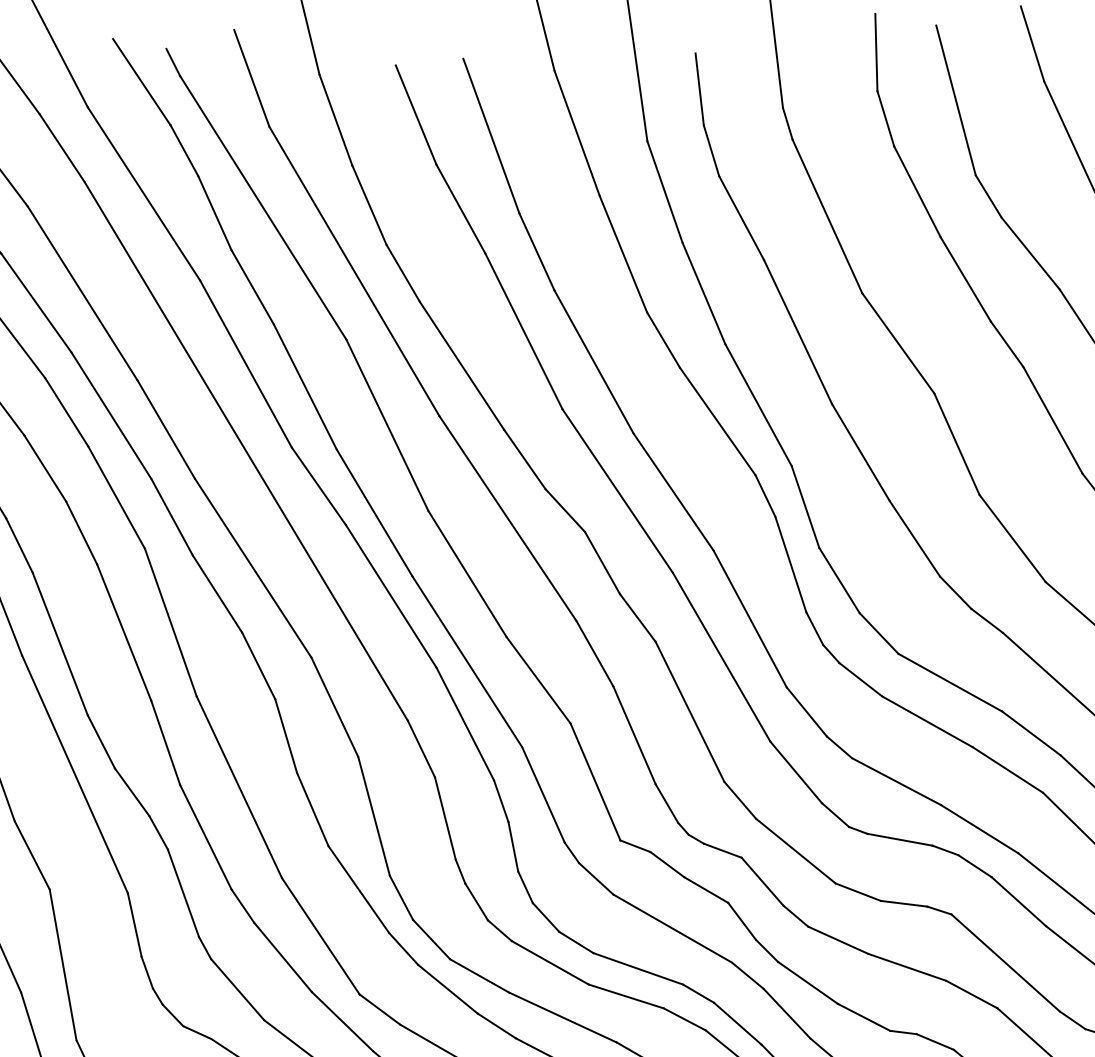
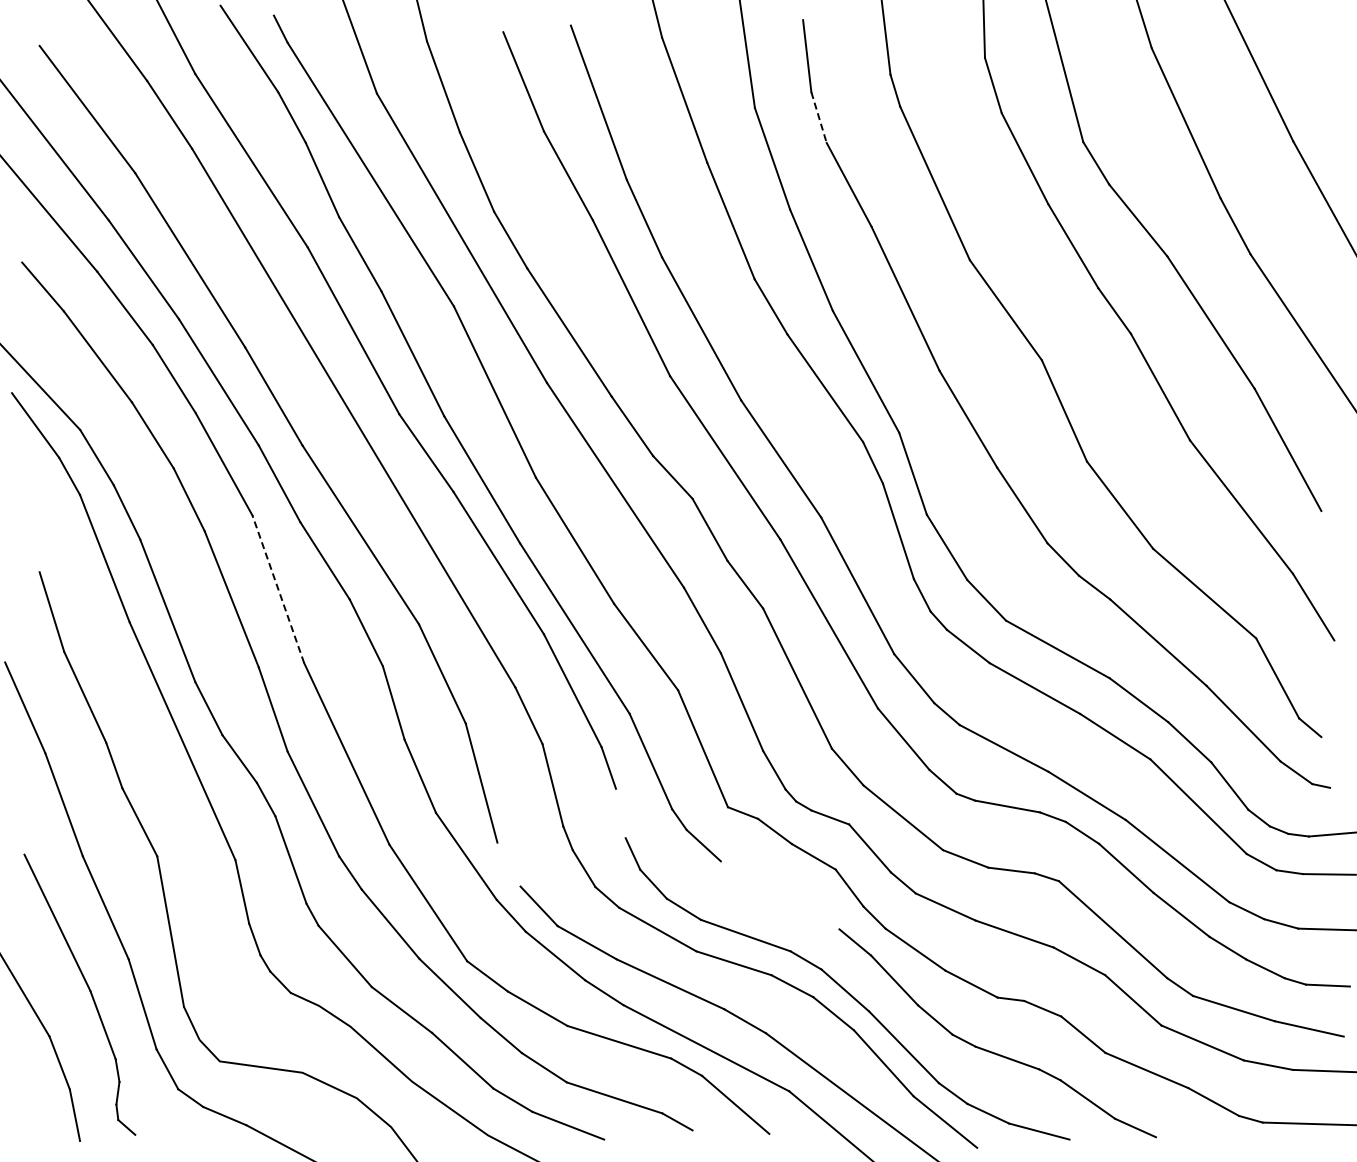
line: (711, 150) -> (819, 117), solid -> dashed
line: (170, 621) -> (278, 588), solid -> dashed
line: (512, 846) -> (620, 813), removed
line: (400, 897) -> (508, 864), removed
line: (671, 928) -> (779, 895), removed

